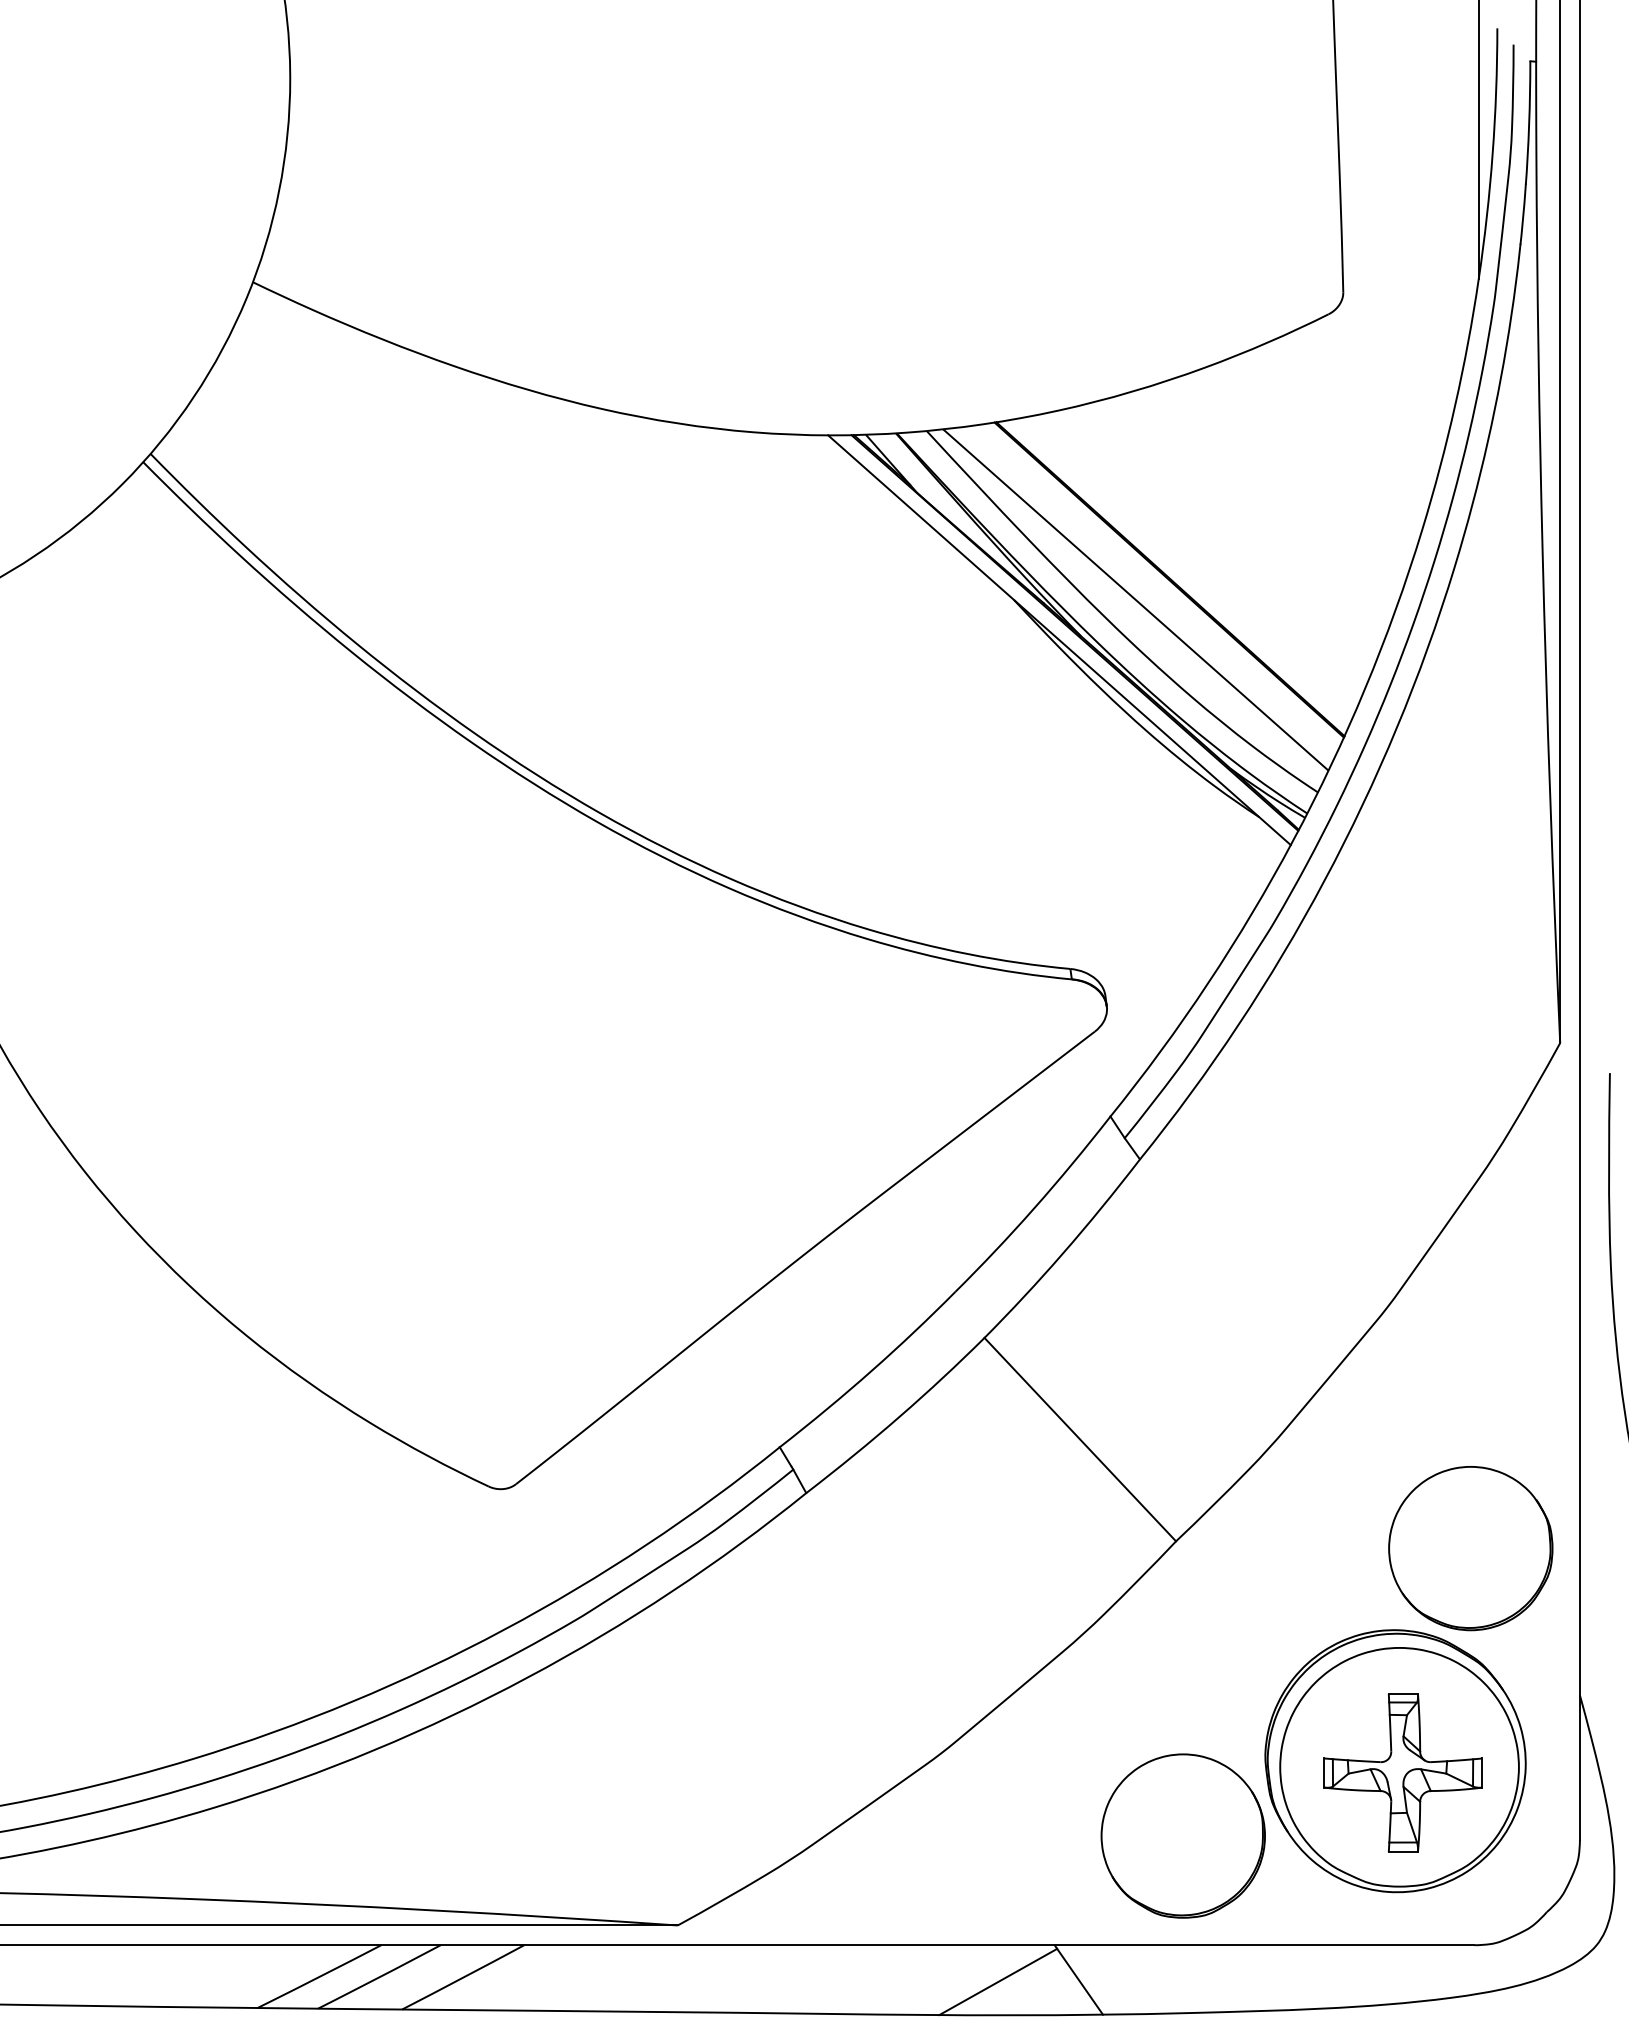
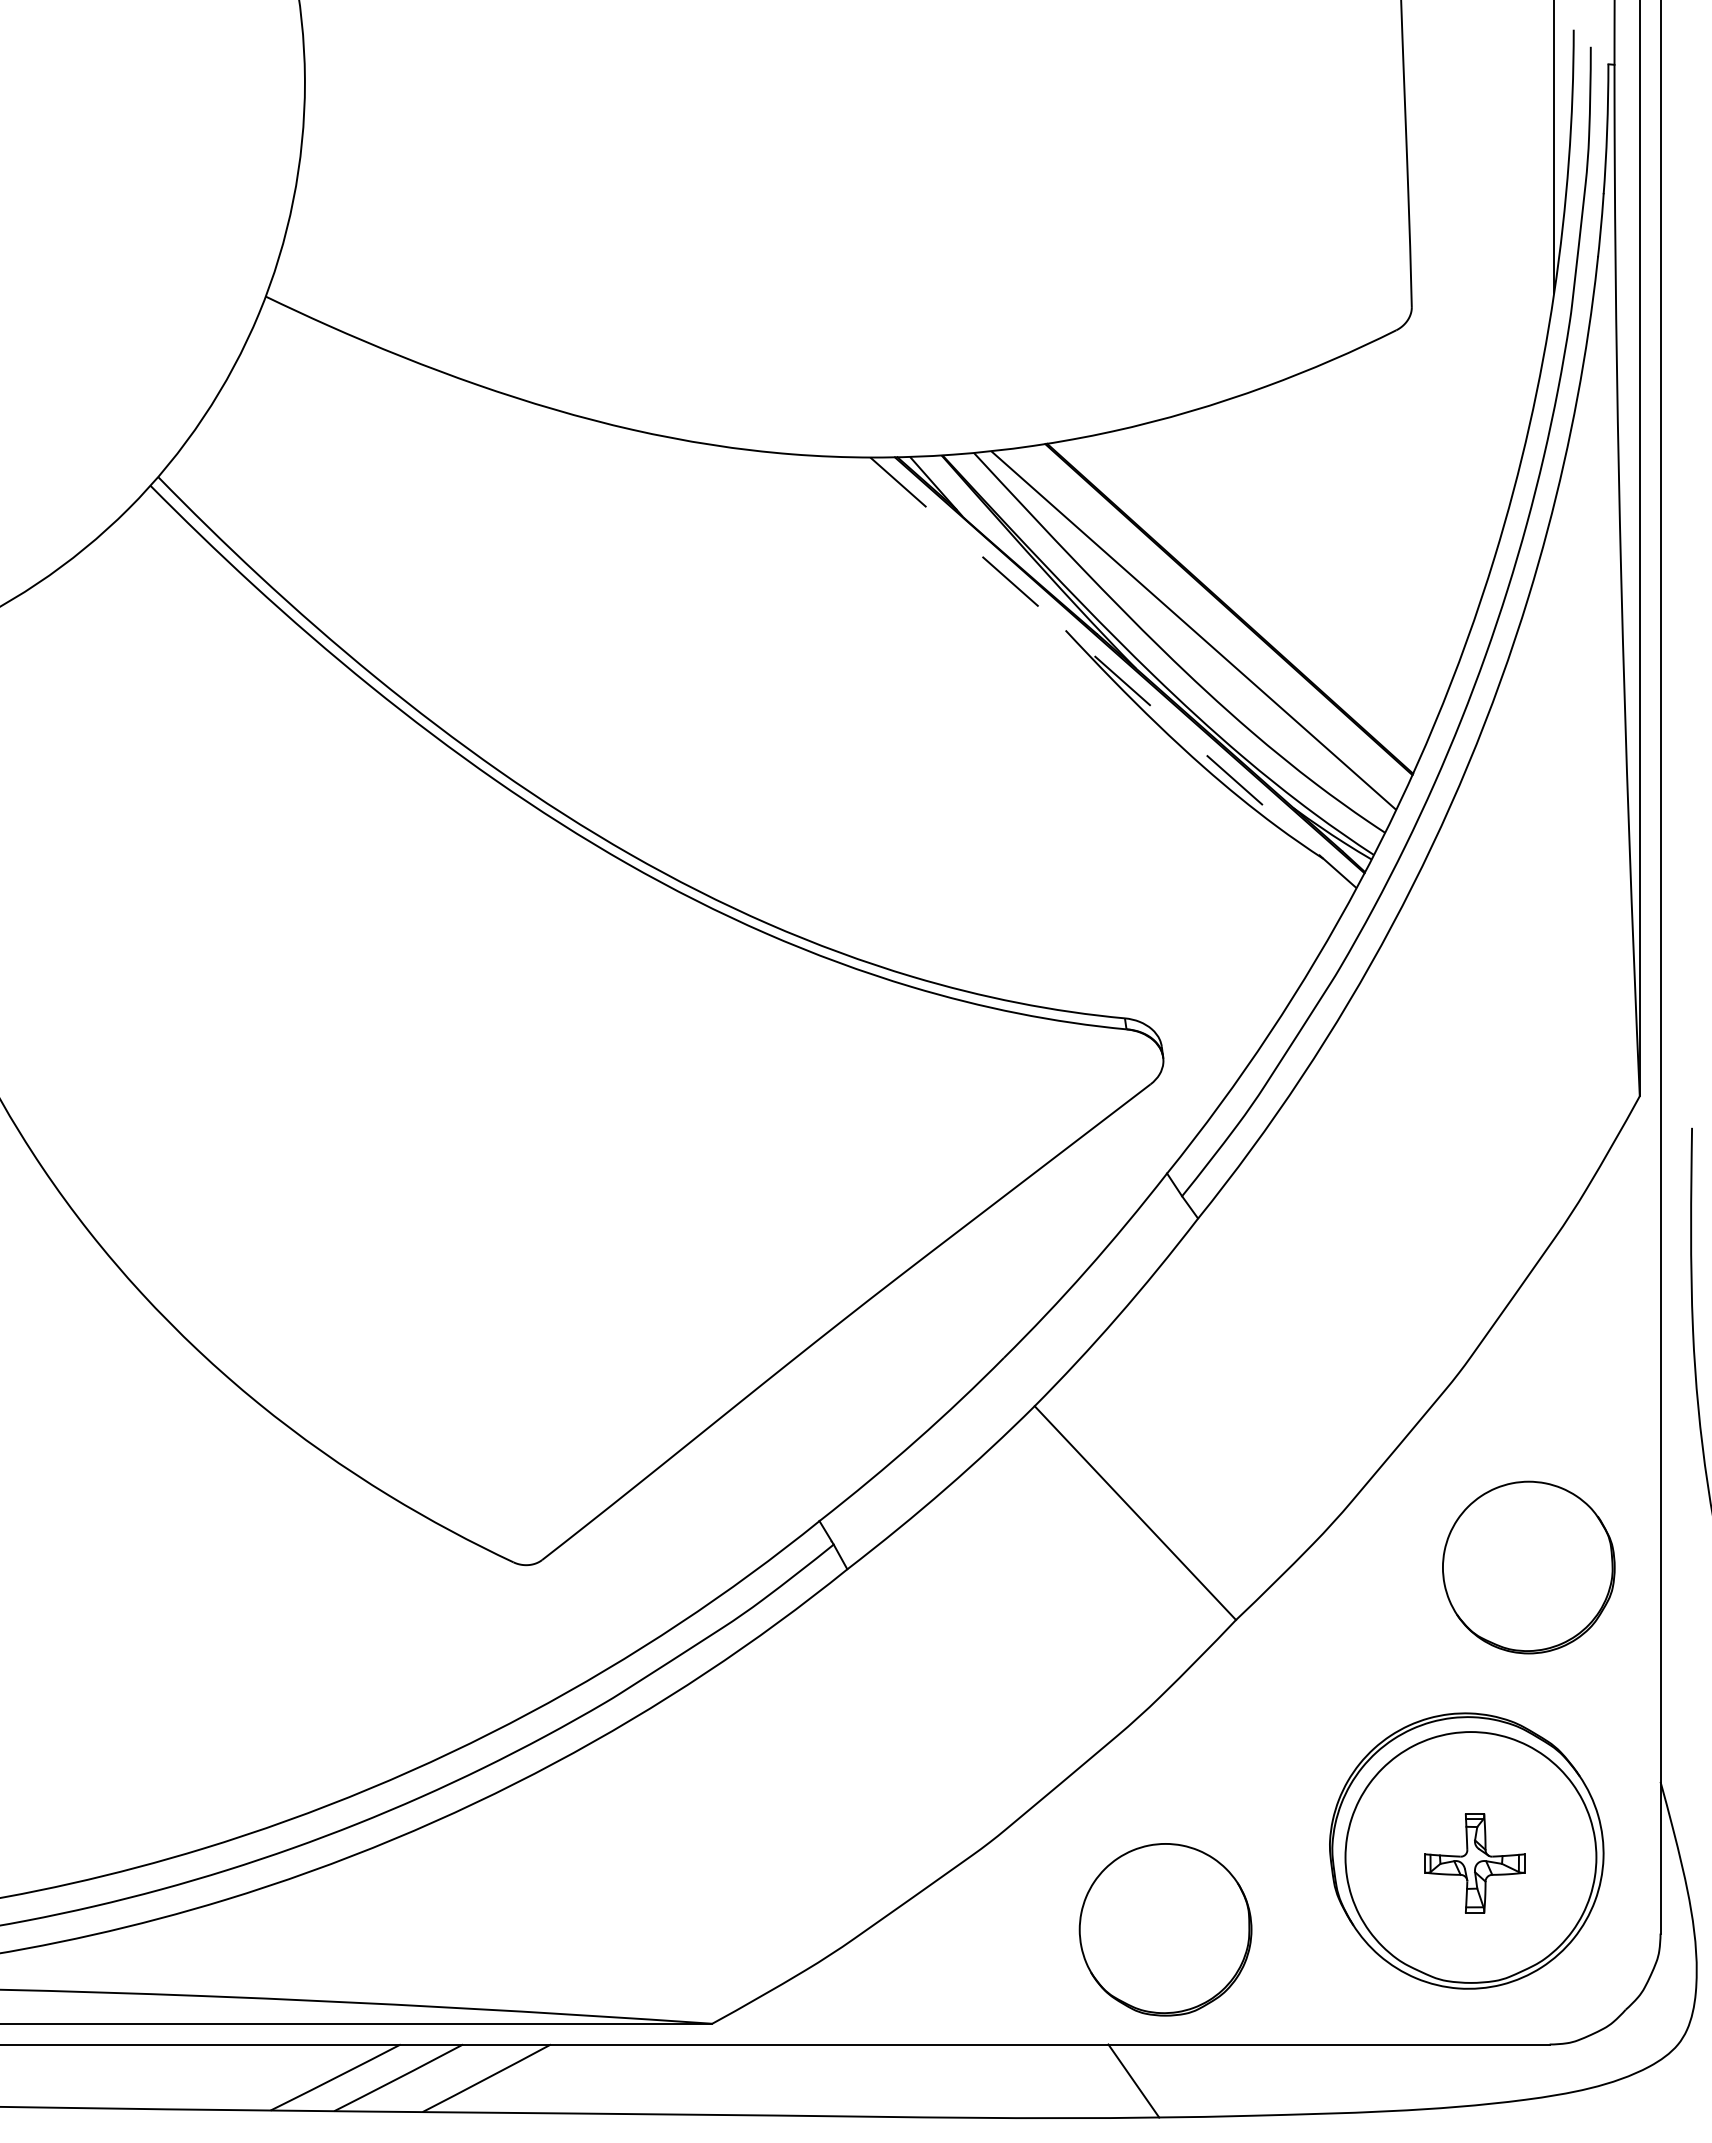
line: (1059, 639) -> (1113, 672), solid -> dashed
part: (1470, 1548) -> (1528, 1567), moved
part: (1402, 1773) -> (1474, 1863), size x0.6
part: (1183, 1835) -> (1165, 1929), moved
line: (998, 1981) -> (1049, 2082), removed

